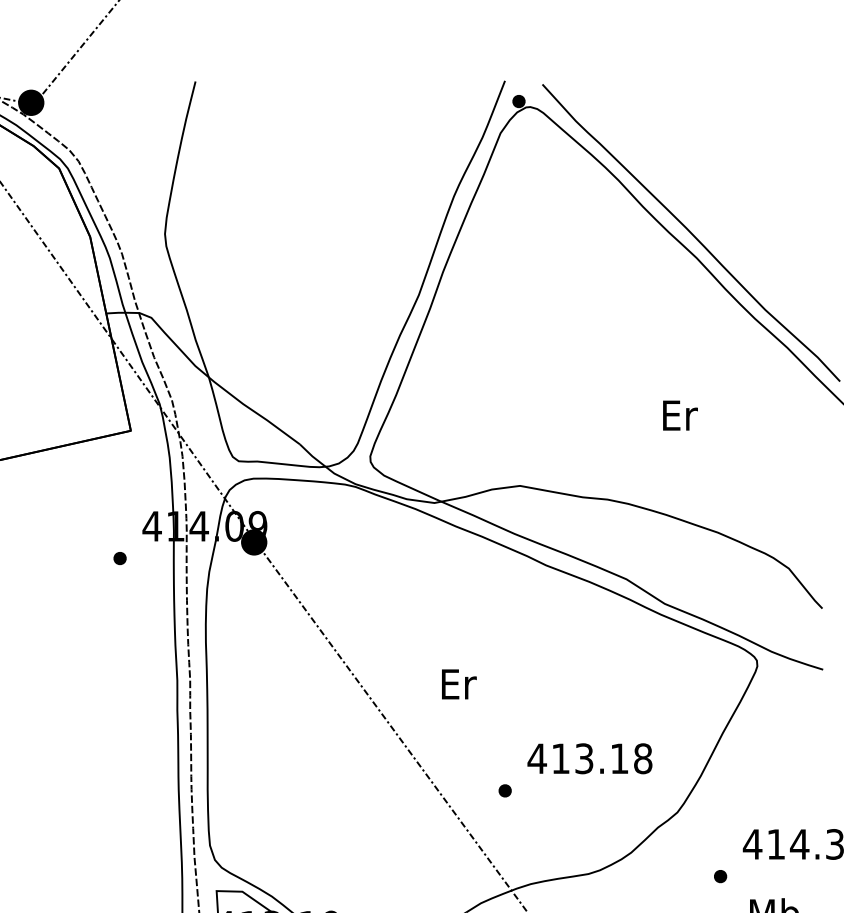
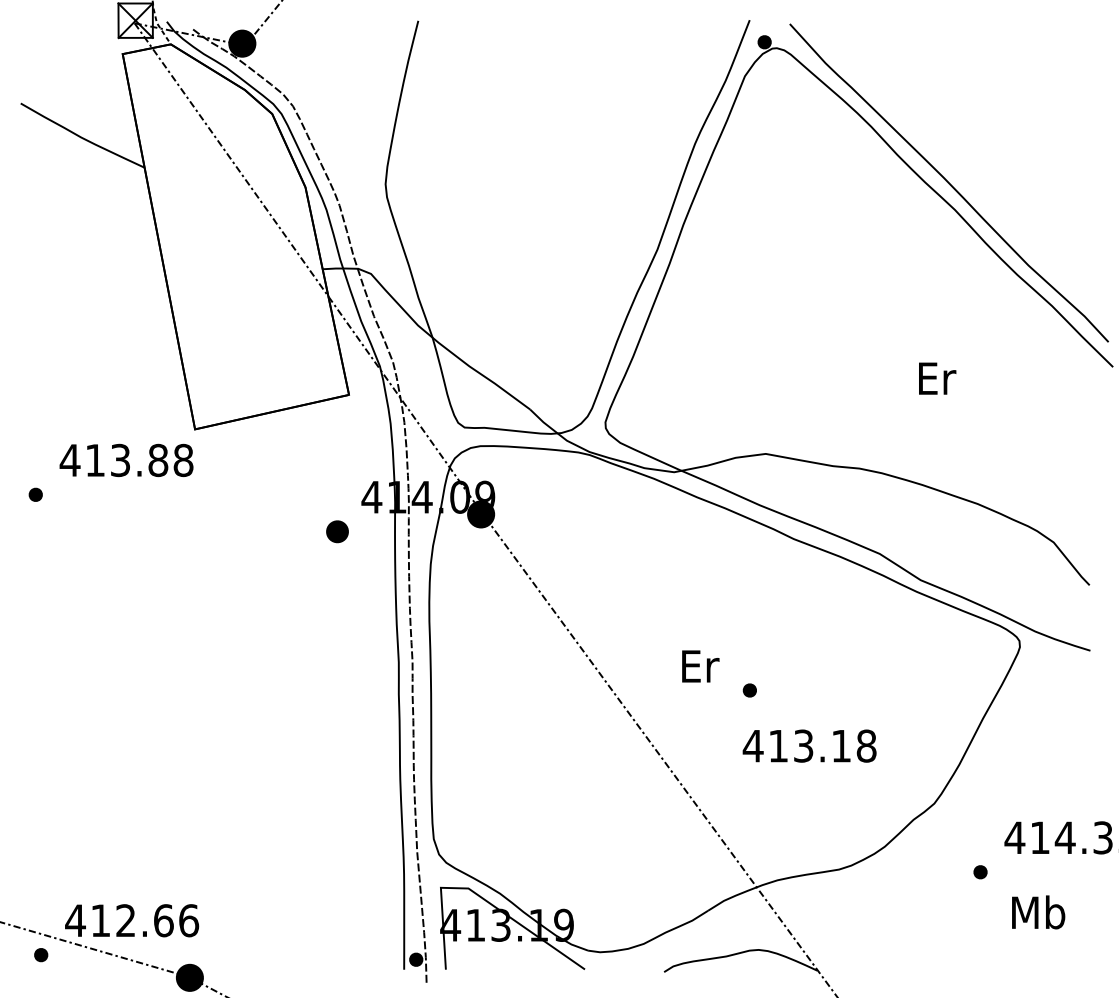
part: (120, 558) -> (337, 531), size x1.6
text: (589, 758) -> (809, 745), moved
part: (504, 790) -> (749, 690), moved

